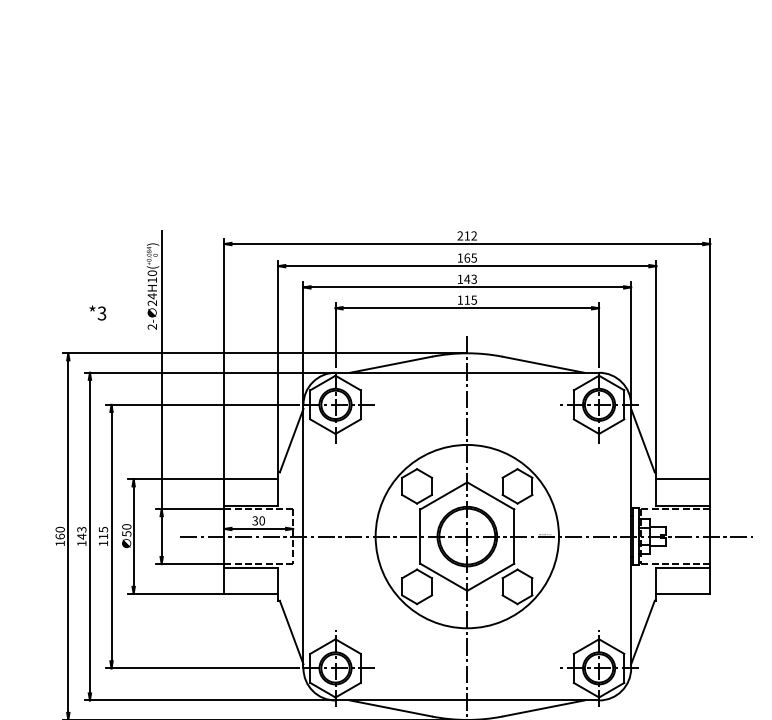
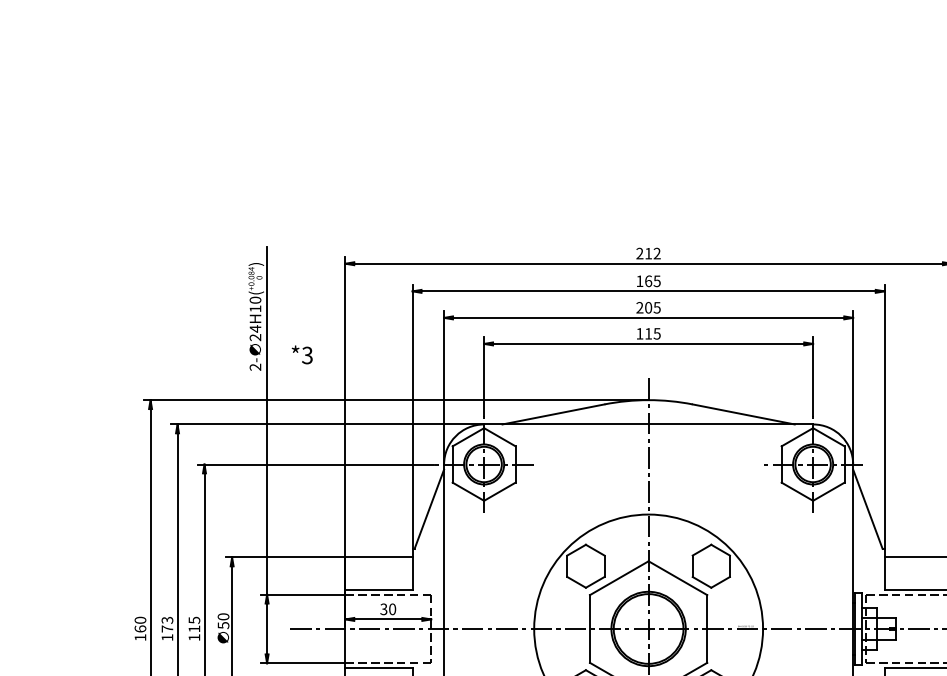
text: (466, 278) -> (647, 306), 143 -> 205
text: (97, 312) -> (301, 354), moved
text: (81, 536) -> (167, 628), 143 -> 173

